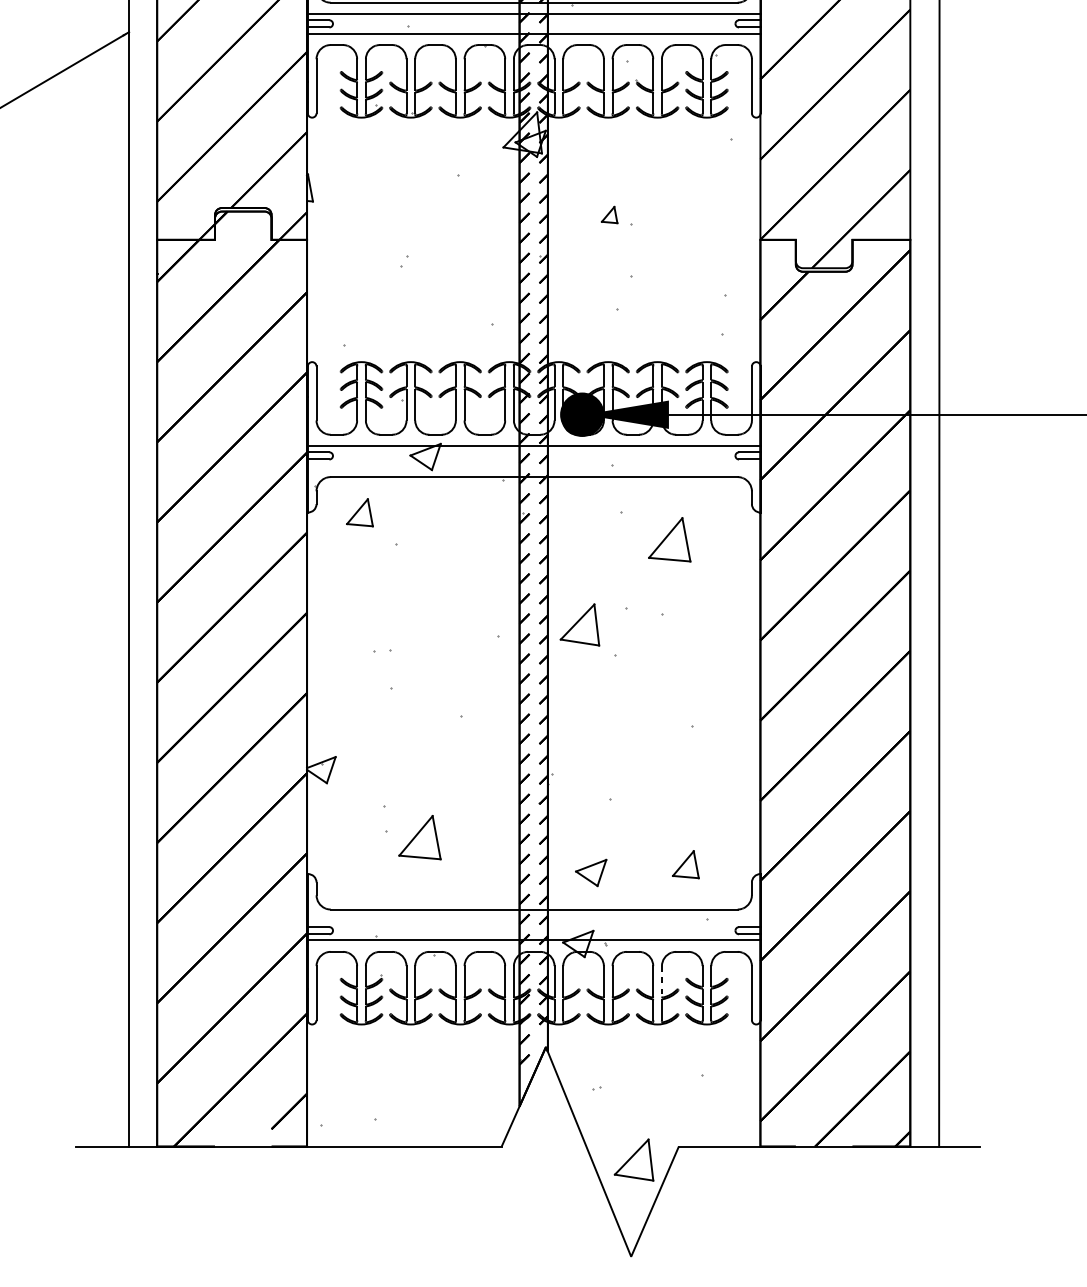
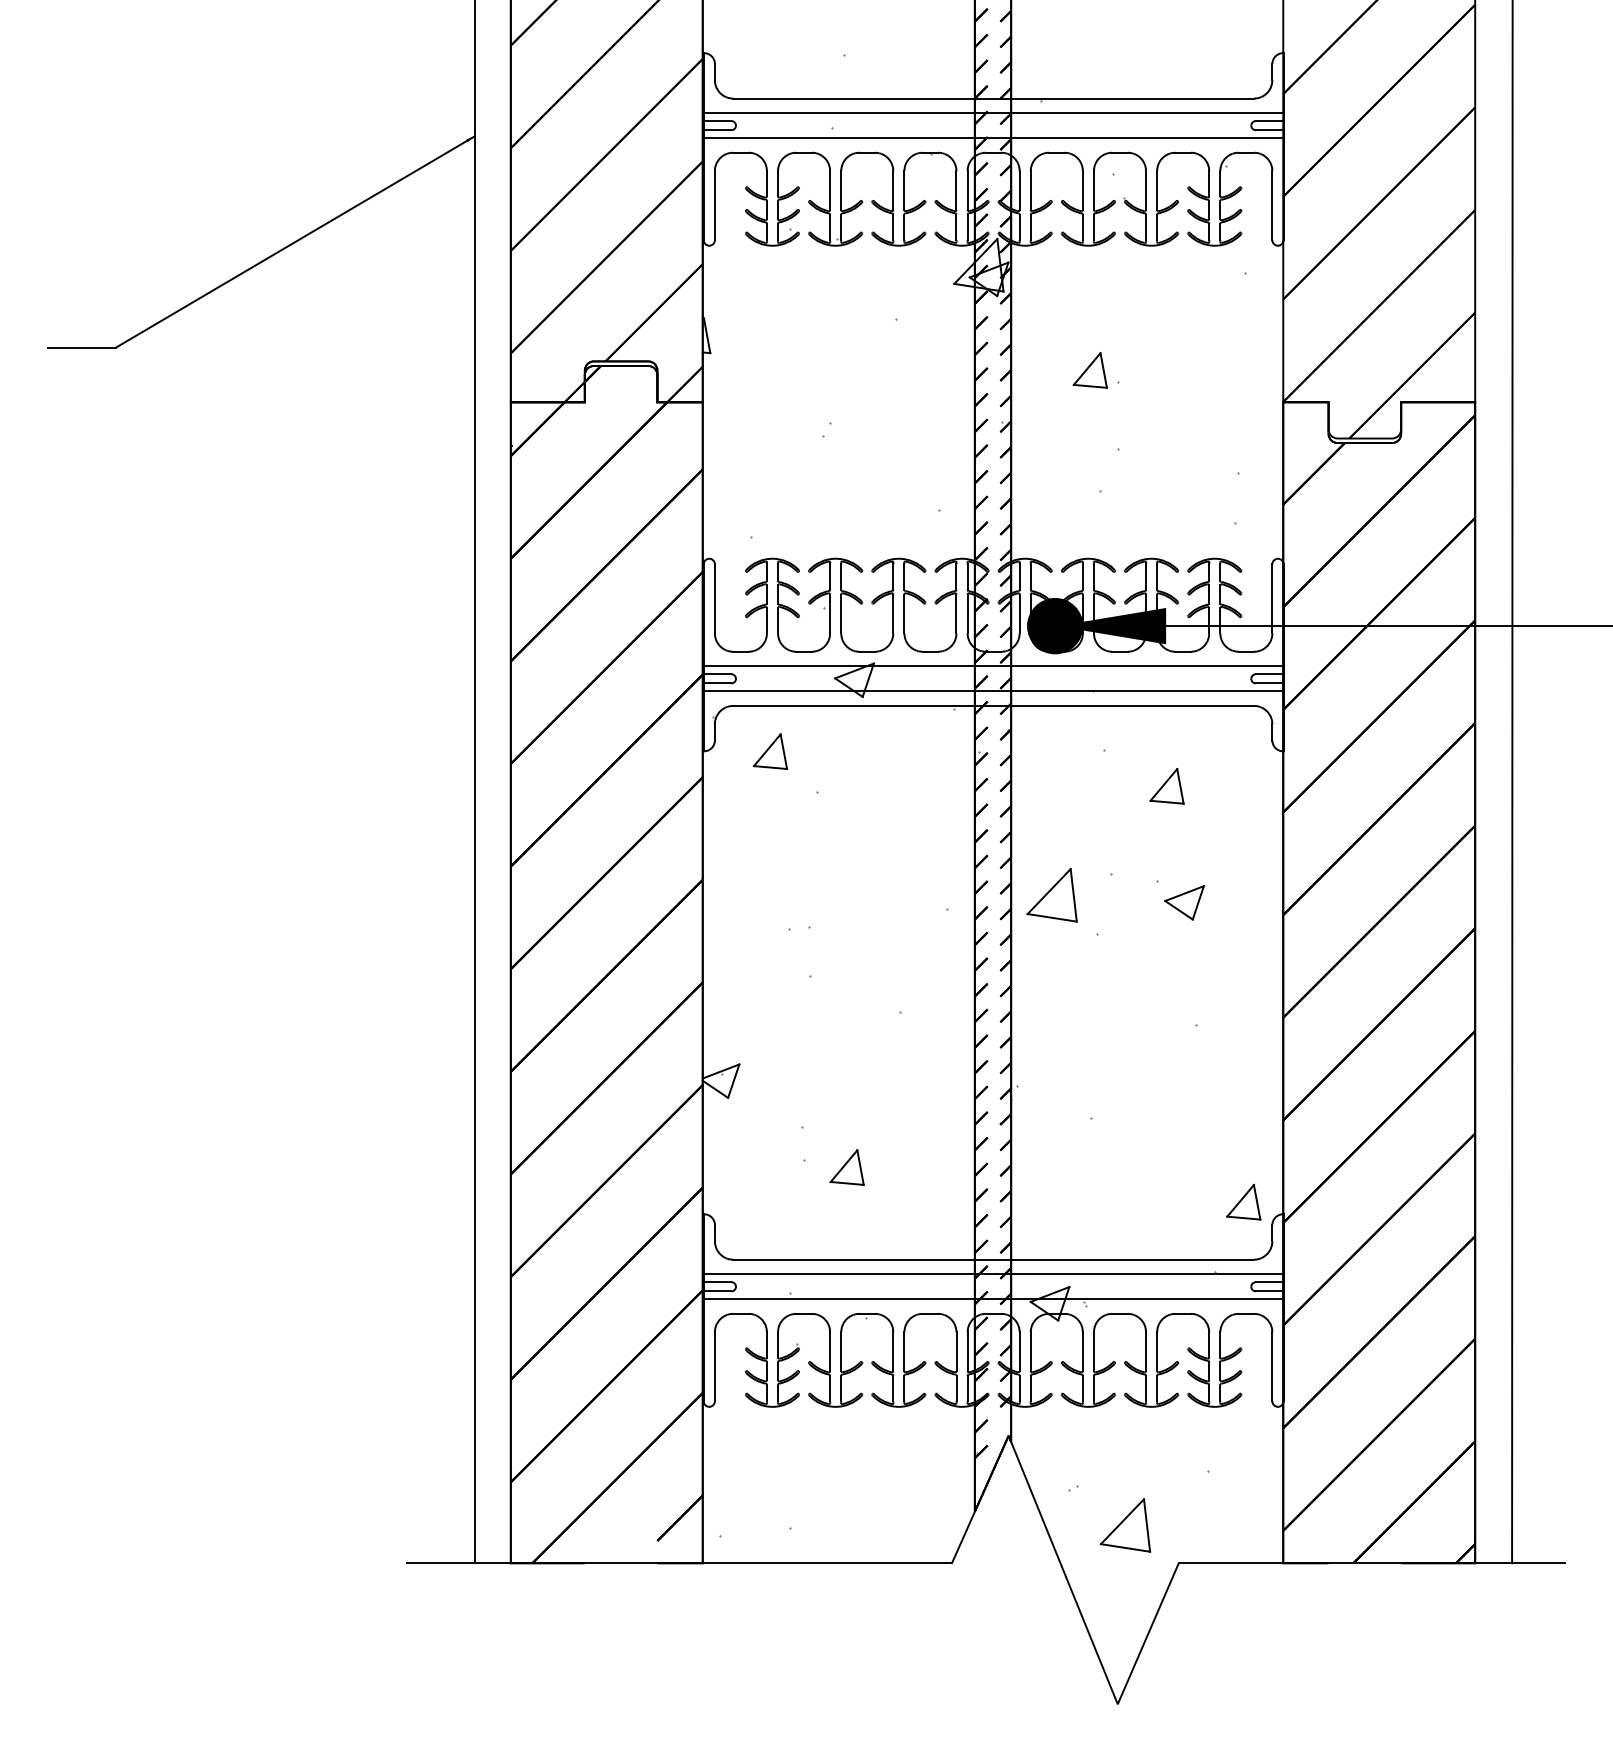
part: (609, 215) -> (1089, 370), size x1.67
line: (534, 465) -> (993, 691), added
part: (669, 539) -> (1166, 786), size x0.62
part: (419, 837) -> (846, 1167), size x0.62
part: (685, 864) -> (1243, 1202), moved
part: (591, 872) -> (1184, 902), moved
line: (534, 921) -> (993, 1274), added
line: (662, 982) -> (1157, 1352), dashed -> solid
part: (634, 1160) -> (1125, 1525), moved

